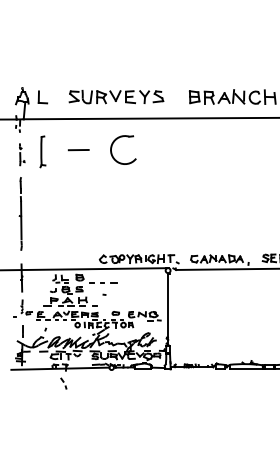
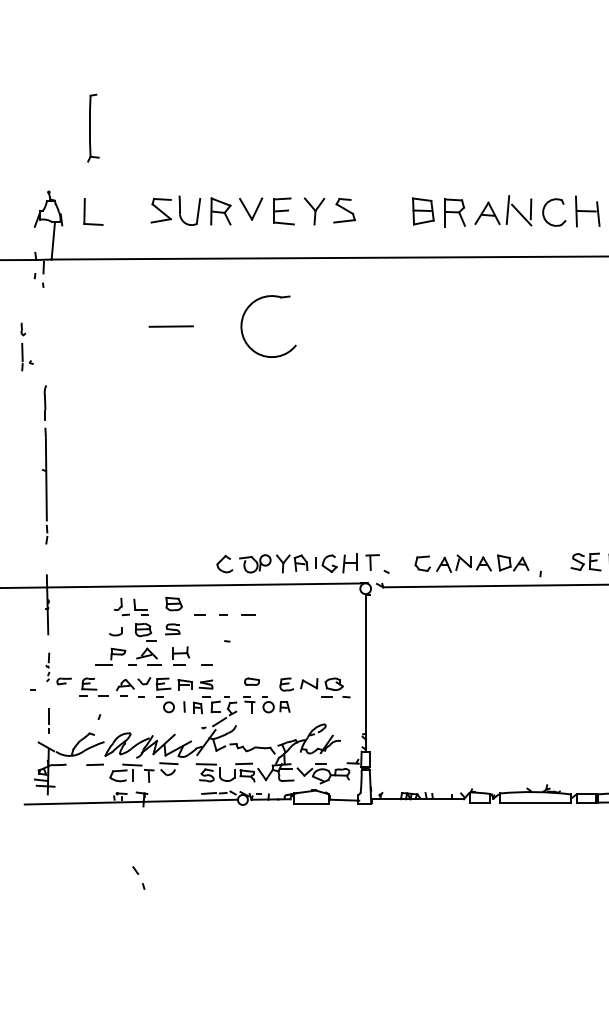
part: (42, 151) -> (92, 127), moved
part: (22, 154) -> (27, 347), moved
part: (63, 383) -> (138, 877), moved

